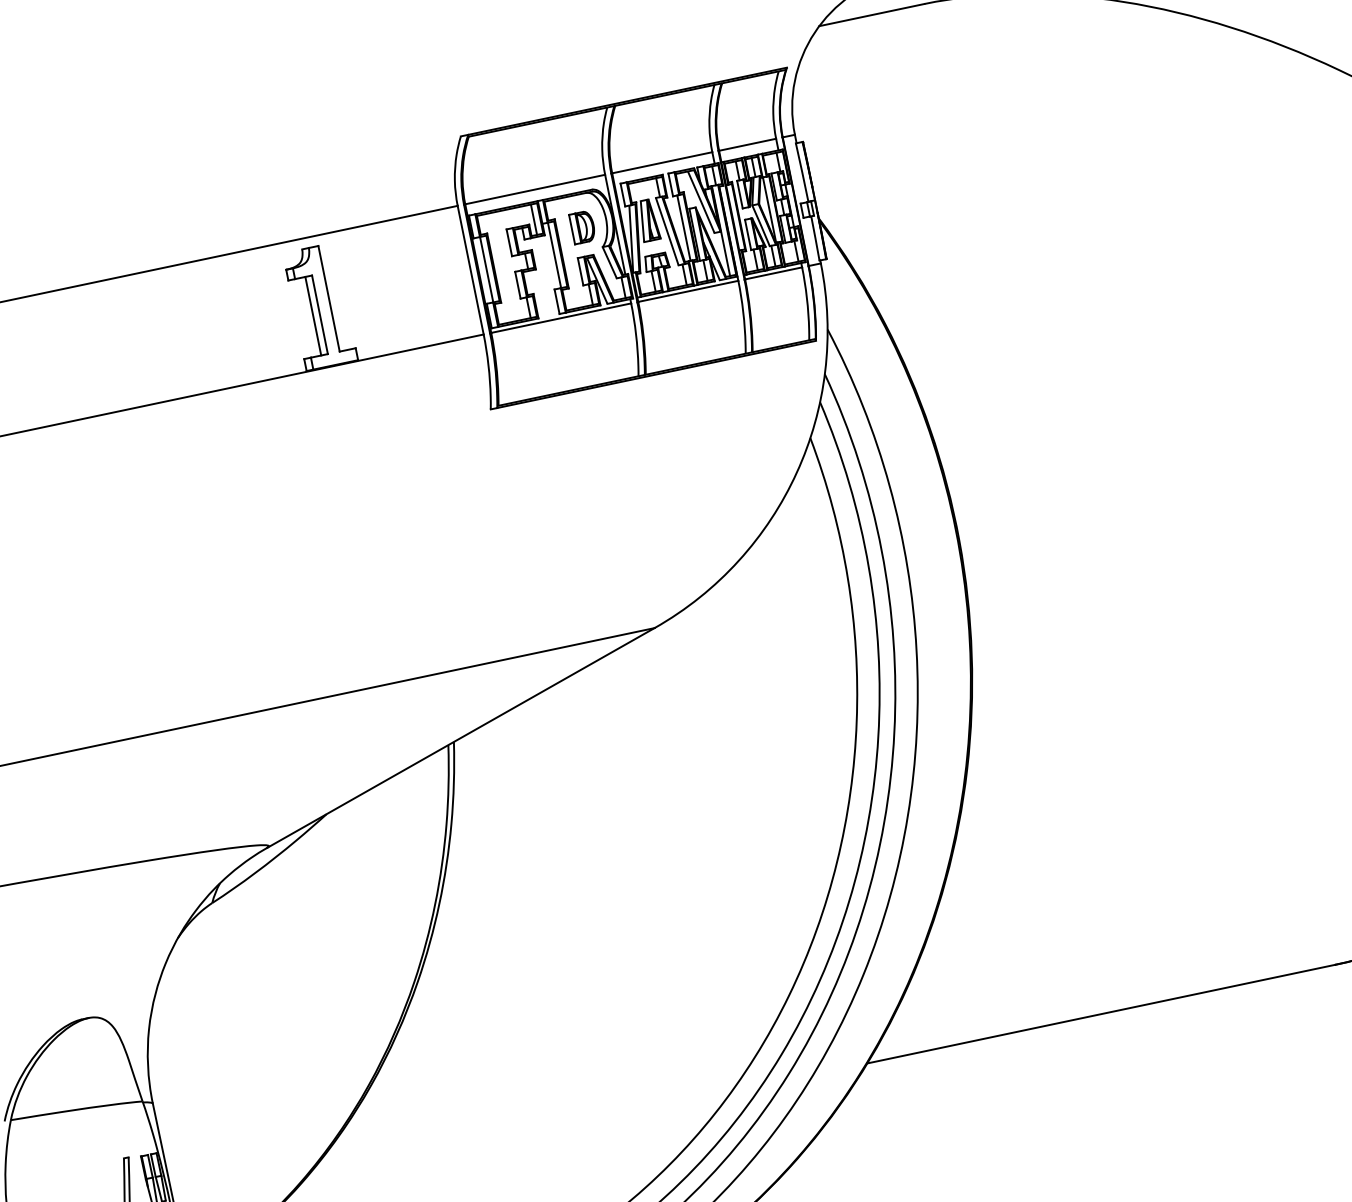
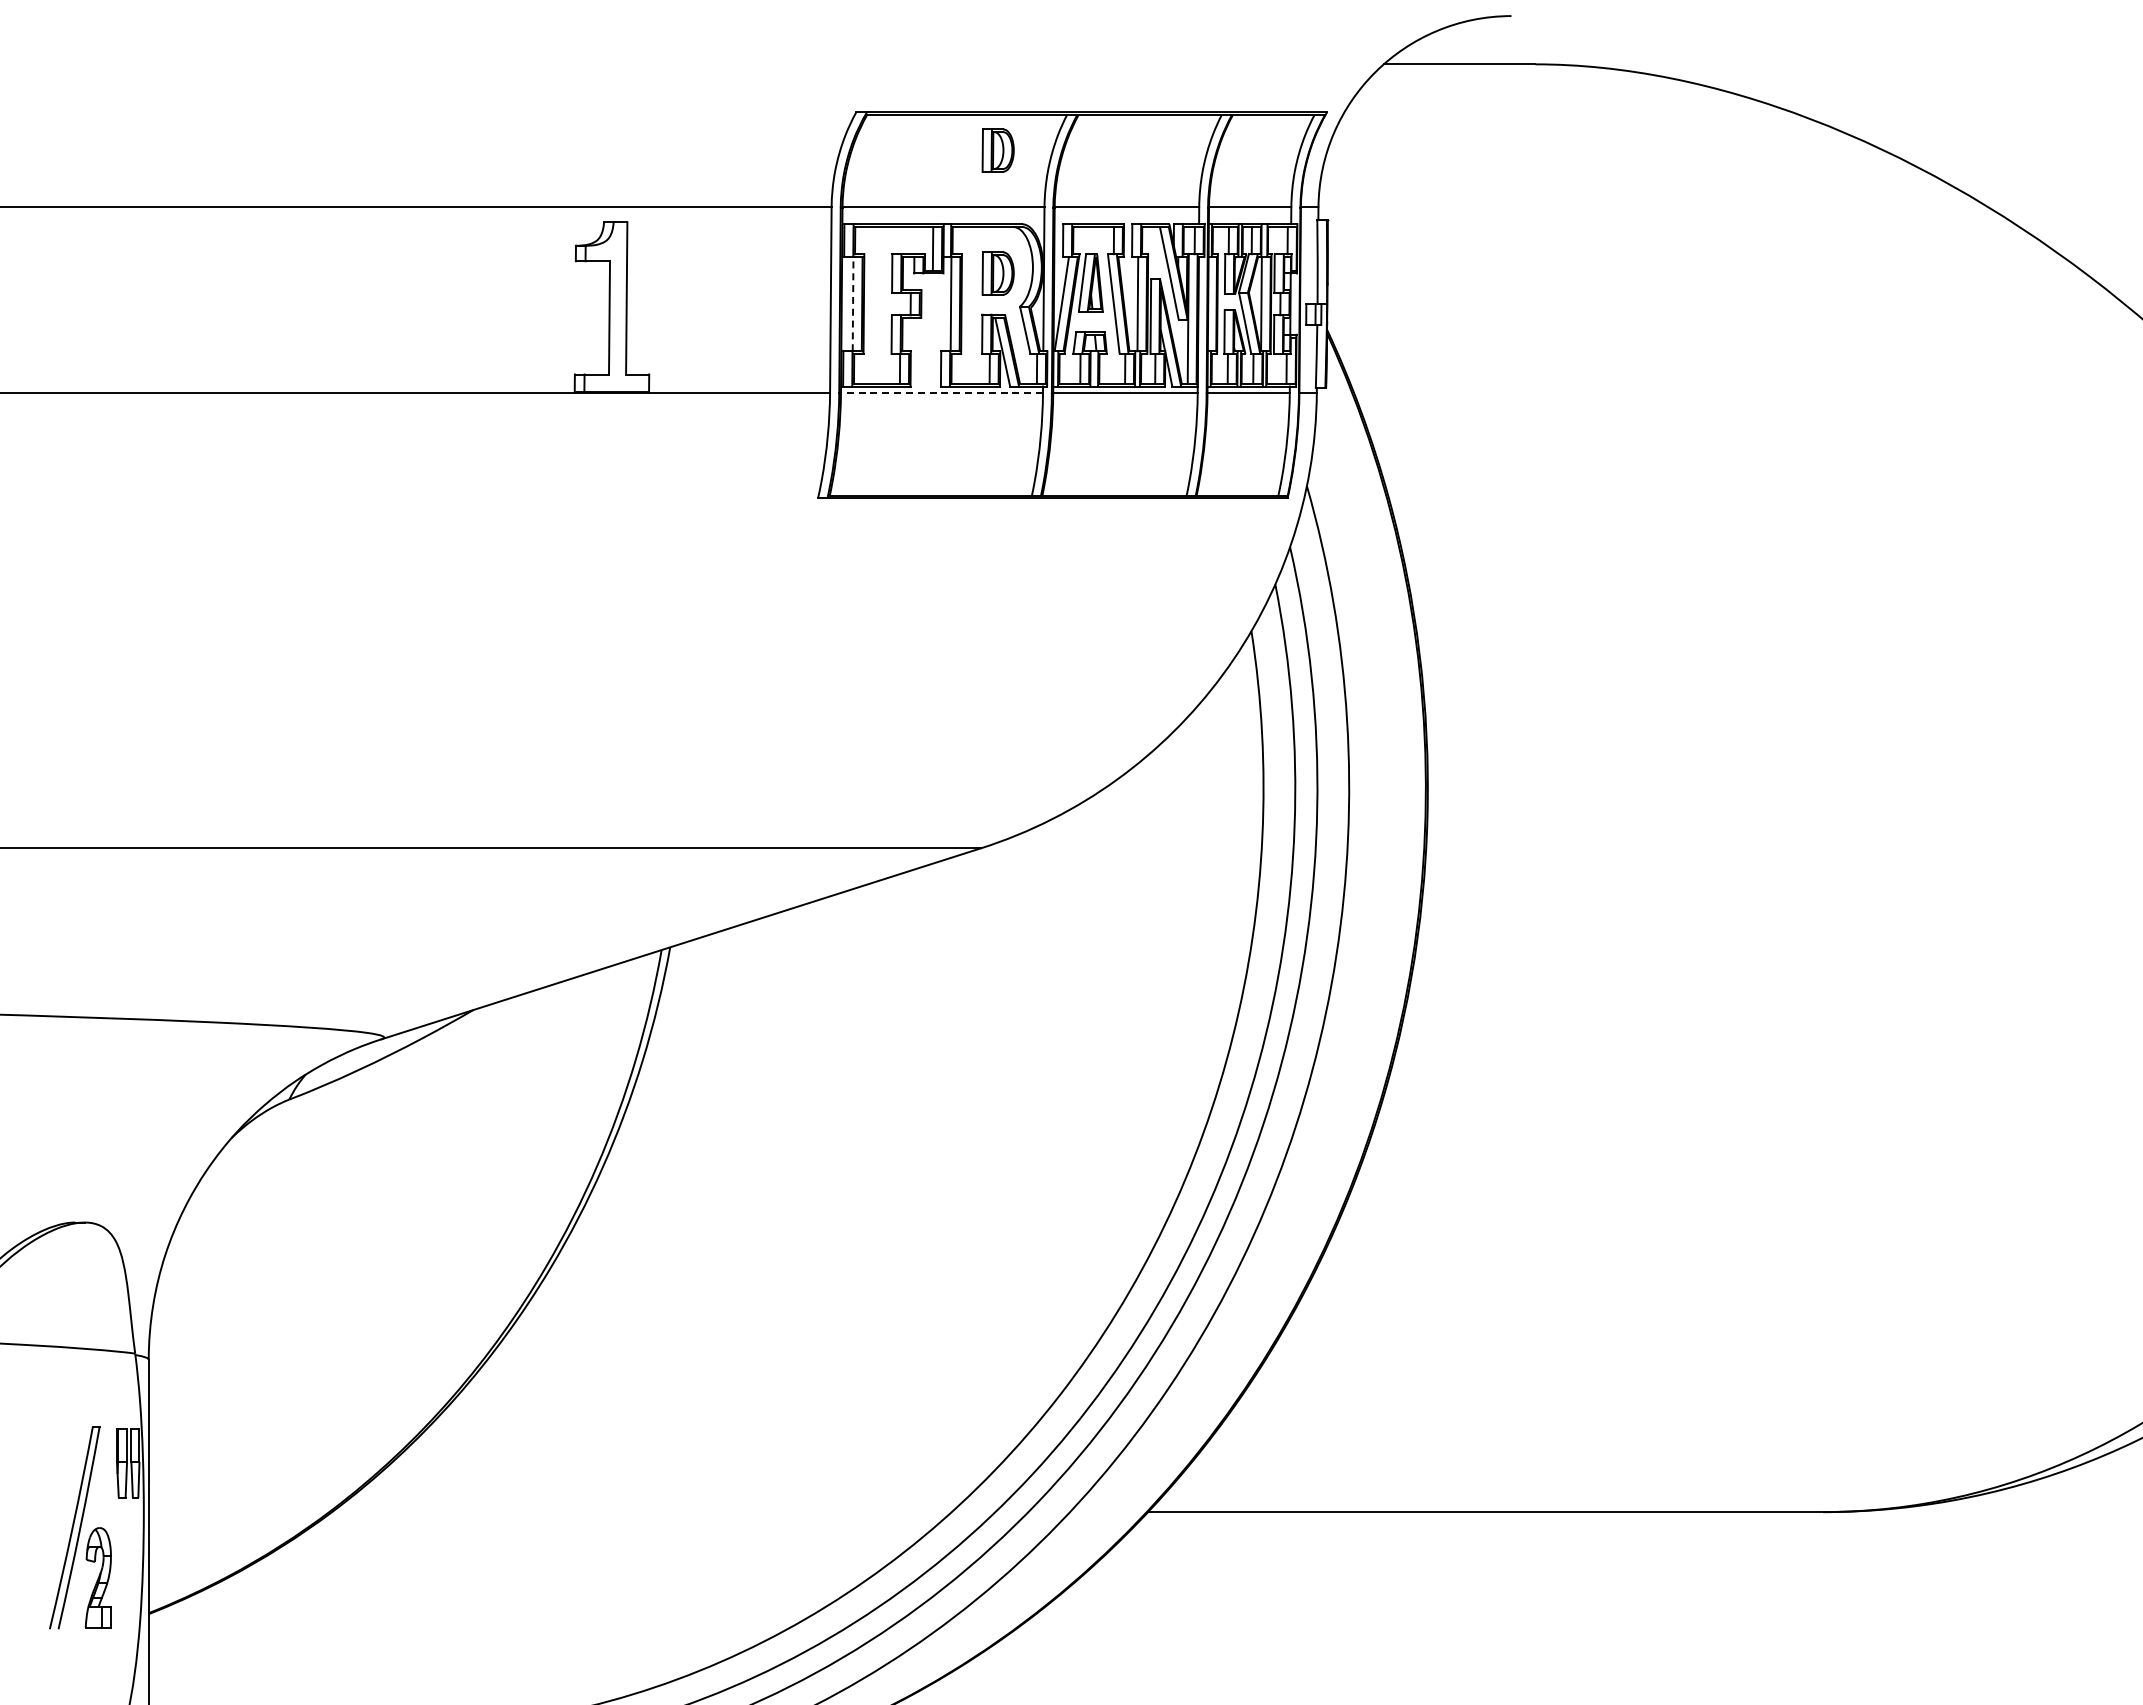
part: (564, 142) -> (997, 150), added
line: (486, 269) -> (853, 303), solid -> dashed
line: (312, 316) -> (599, 317), removed
line: (560, 318) -> (941, 392), solid -> dashed

